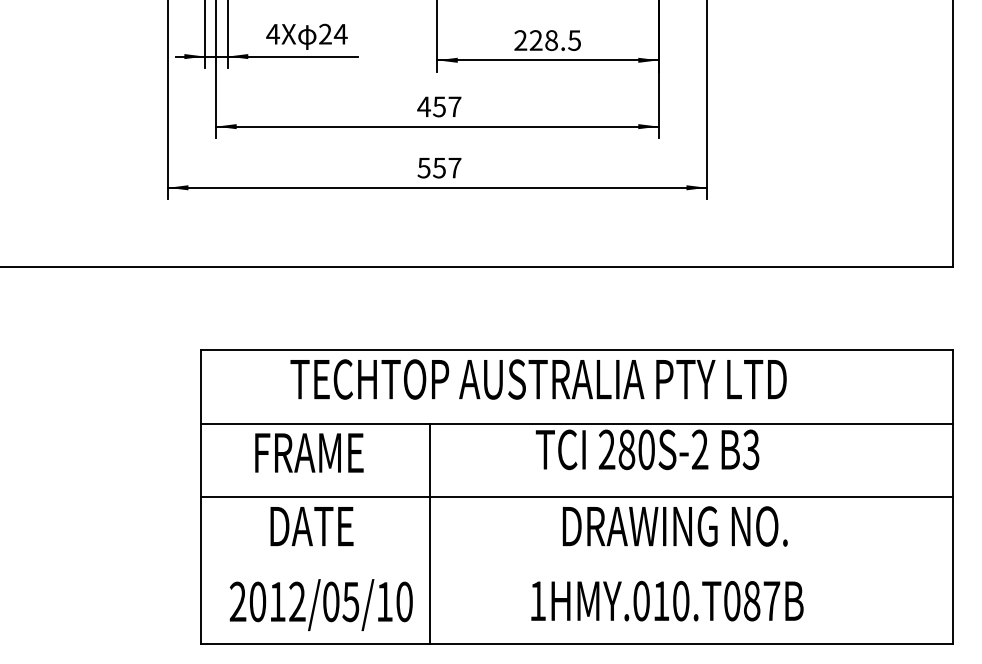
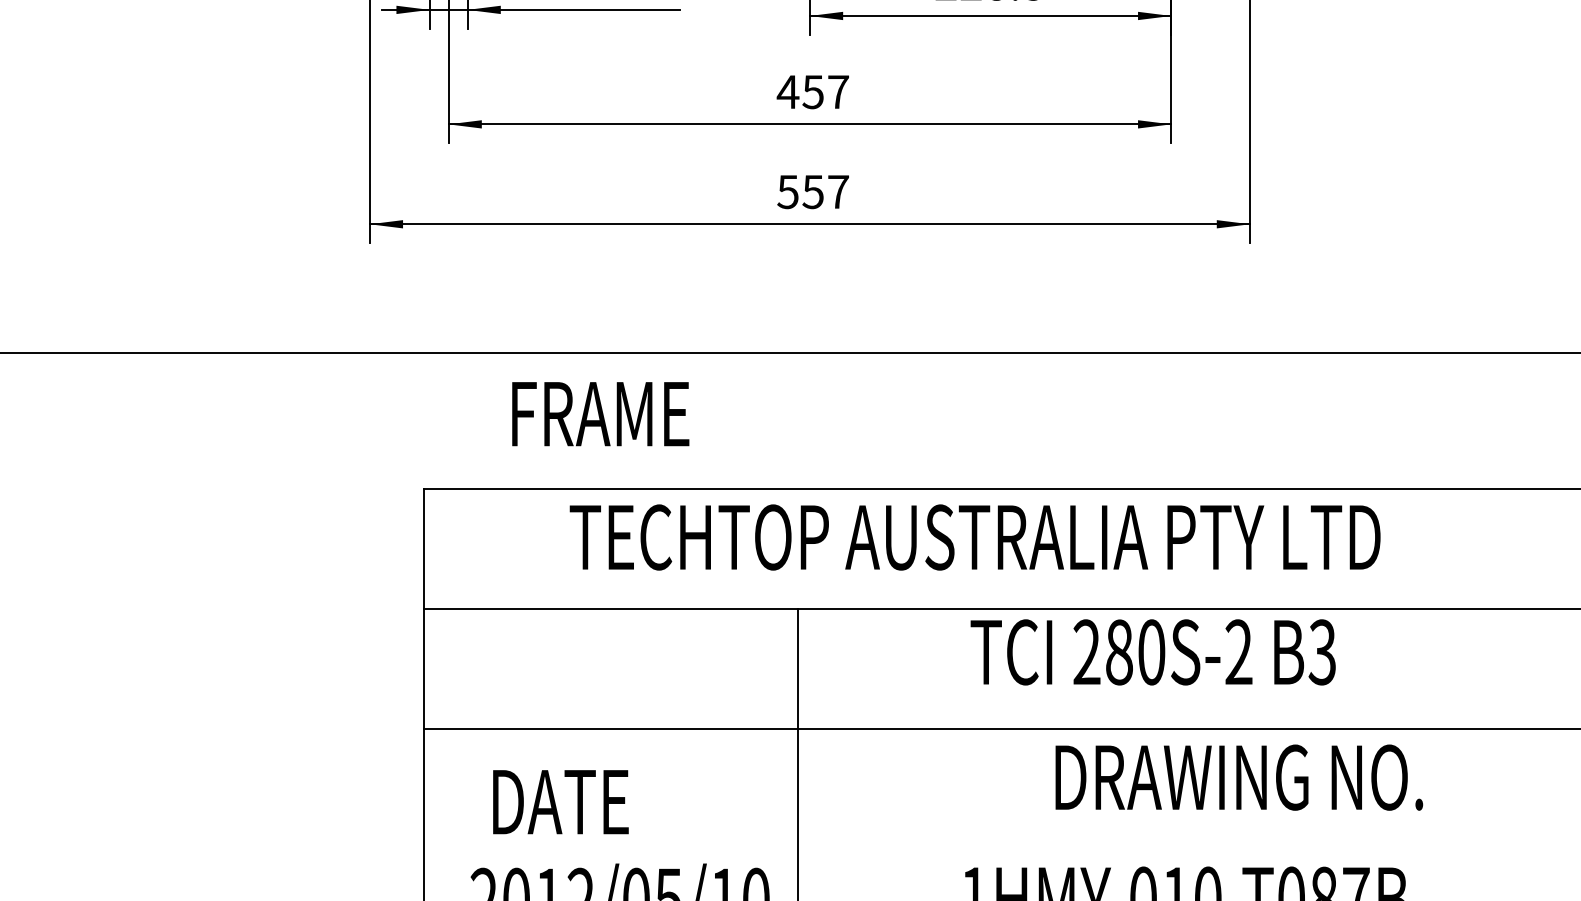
text: (309, 452) -> (600, 413), moved
text: (311, 526) -> (560, 802), moved
text: (674, 526) -> (1238, 777), moved

